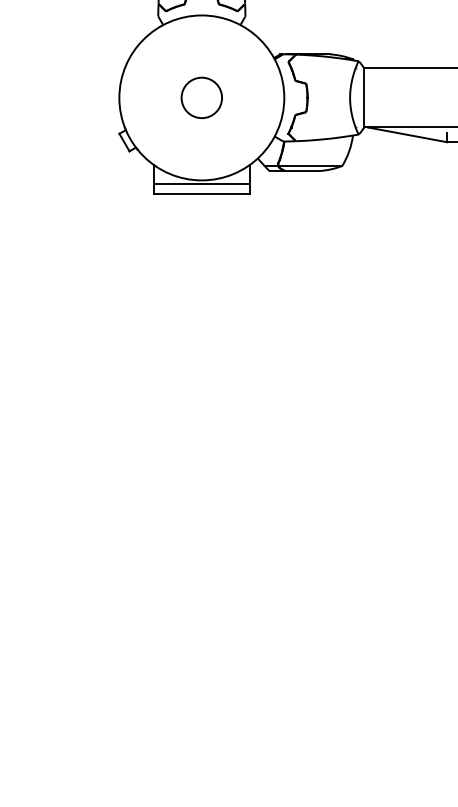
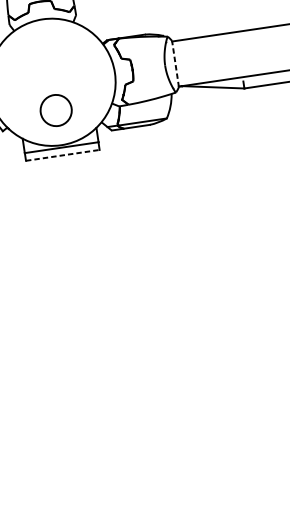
circle: (201, 97) -> (55, 110), moved
line: (363, 97) -> (175, 63), solid -> dashed
line: (202, 193) -> (63, 155), solid -> dashed

